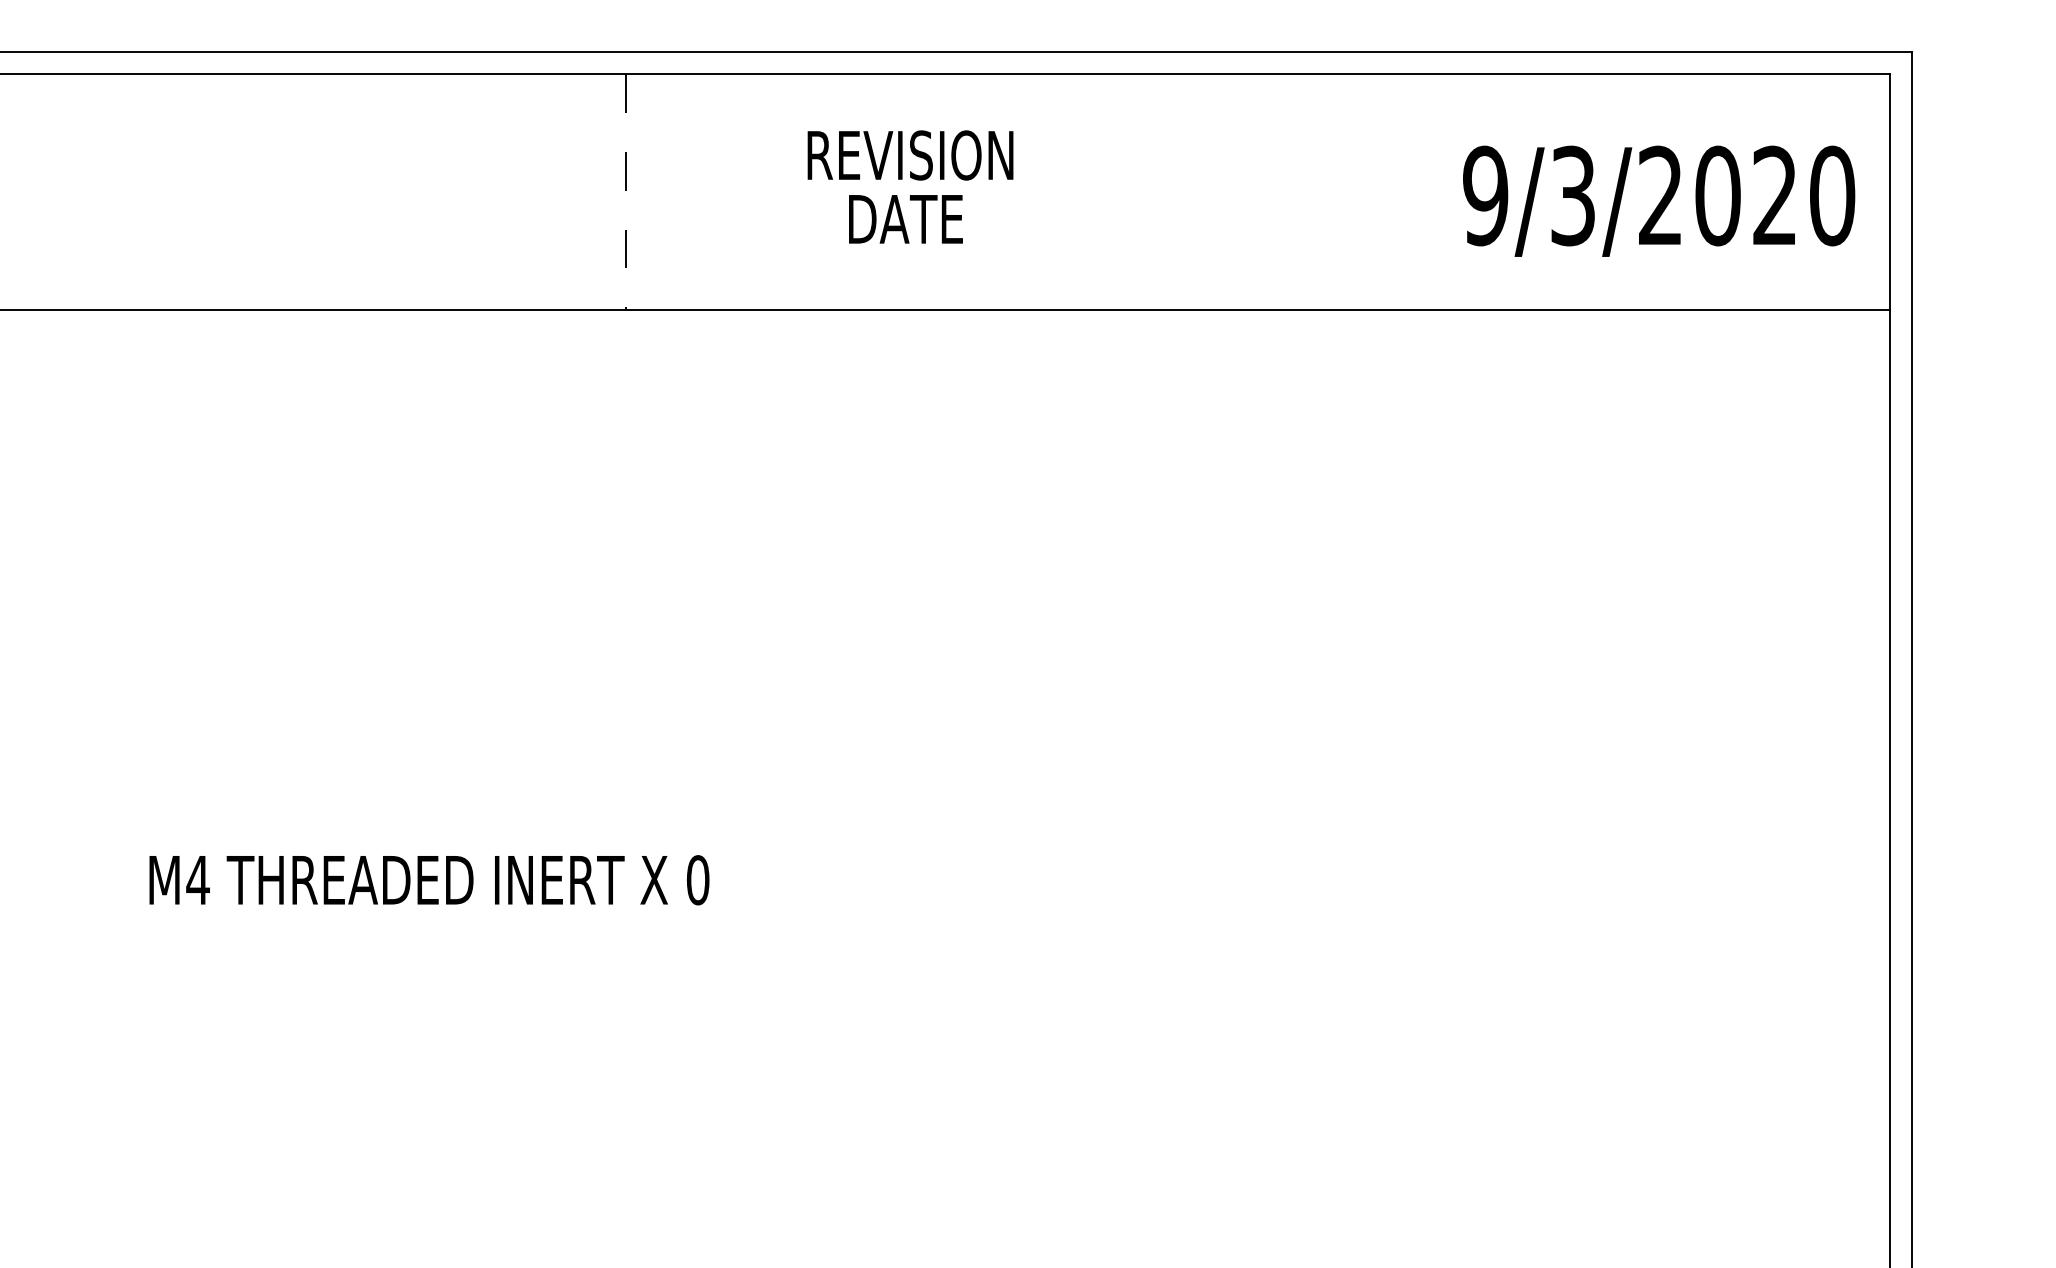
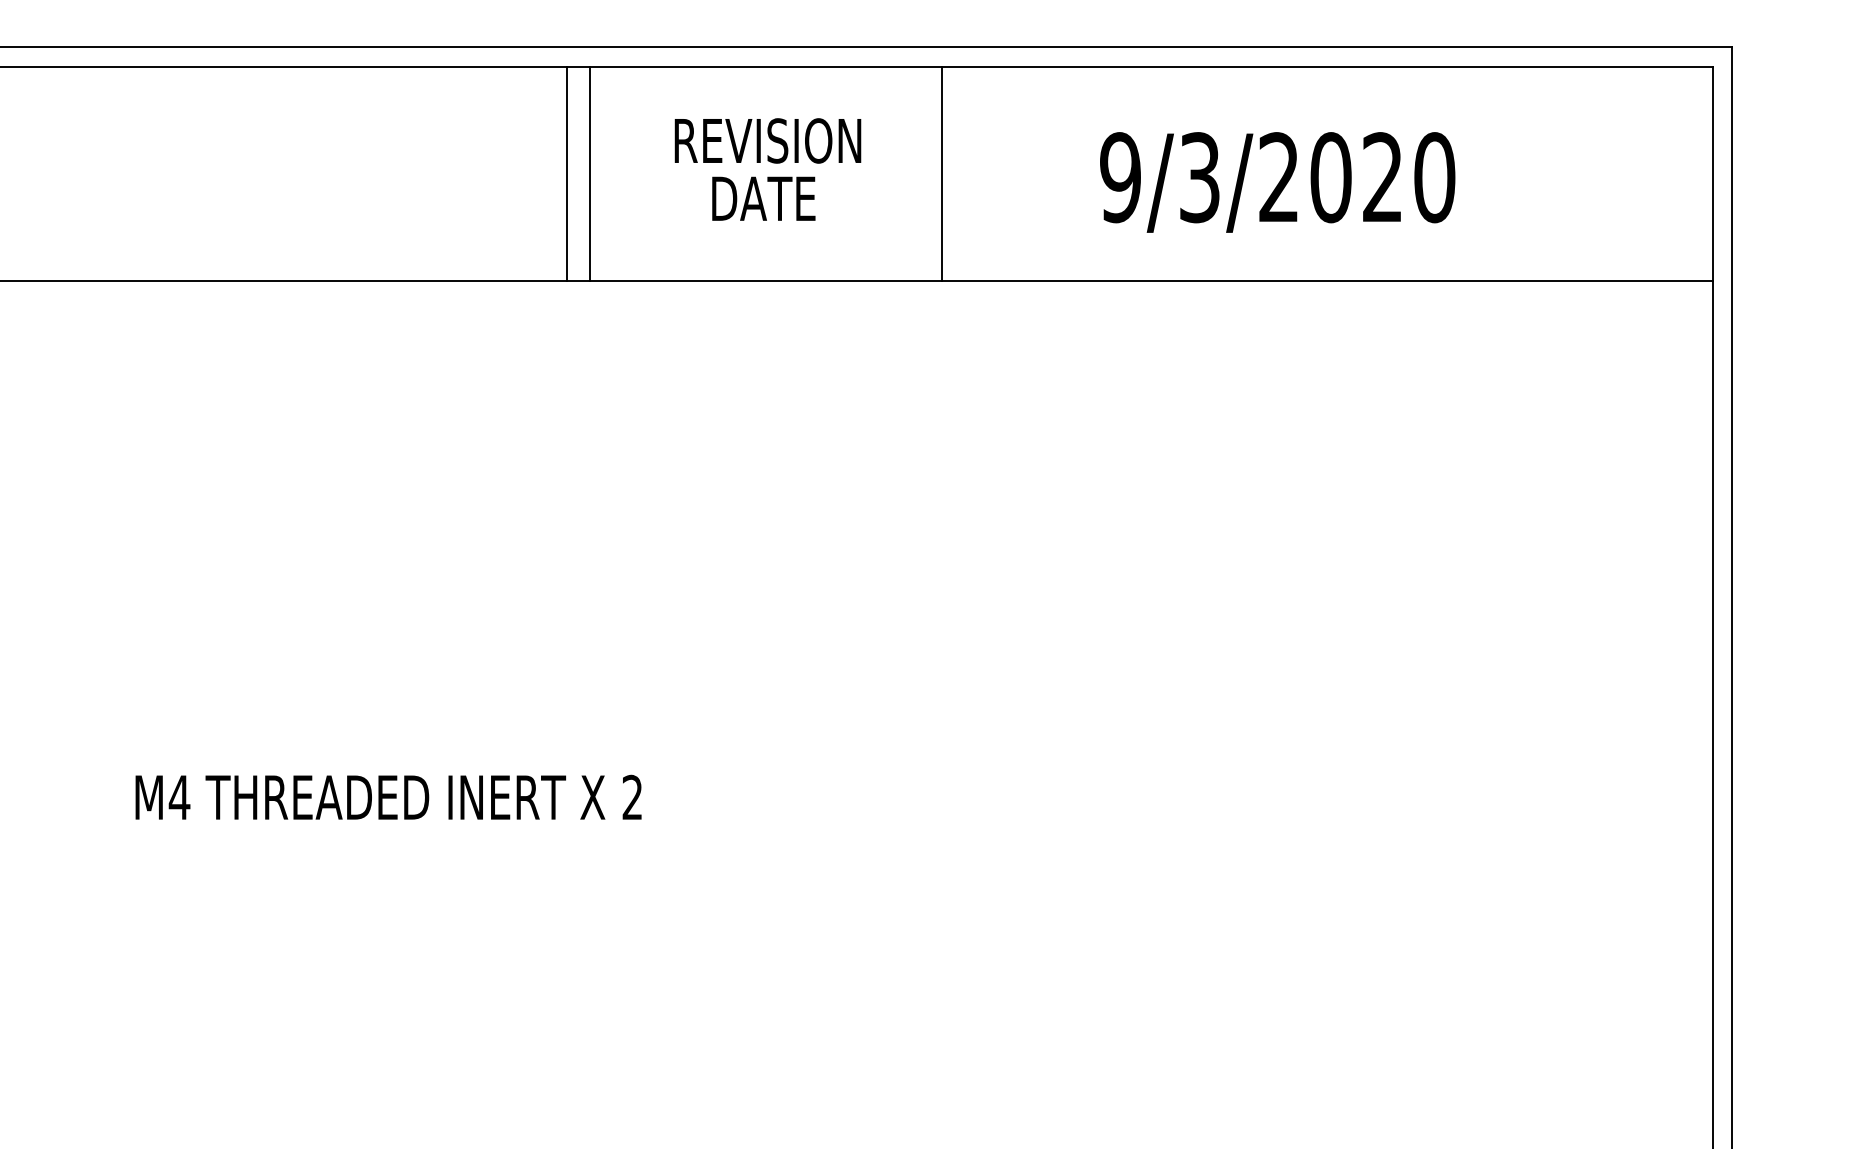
text: (910, 186) -> (767, 169), moved
line: (625, 192) -> (566, 174), dashed -> solid
line: (650, 192) -> (589, 174), added
line: (1039, 192) -> (941, 174), added
text: (1659, 200) -> (1278, 181), moved
text: (697, 880) -> (632, 797), 0 -> 2

